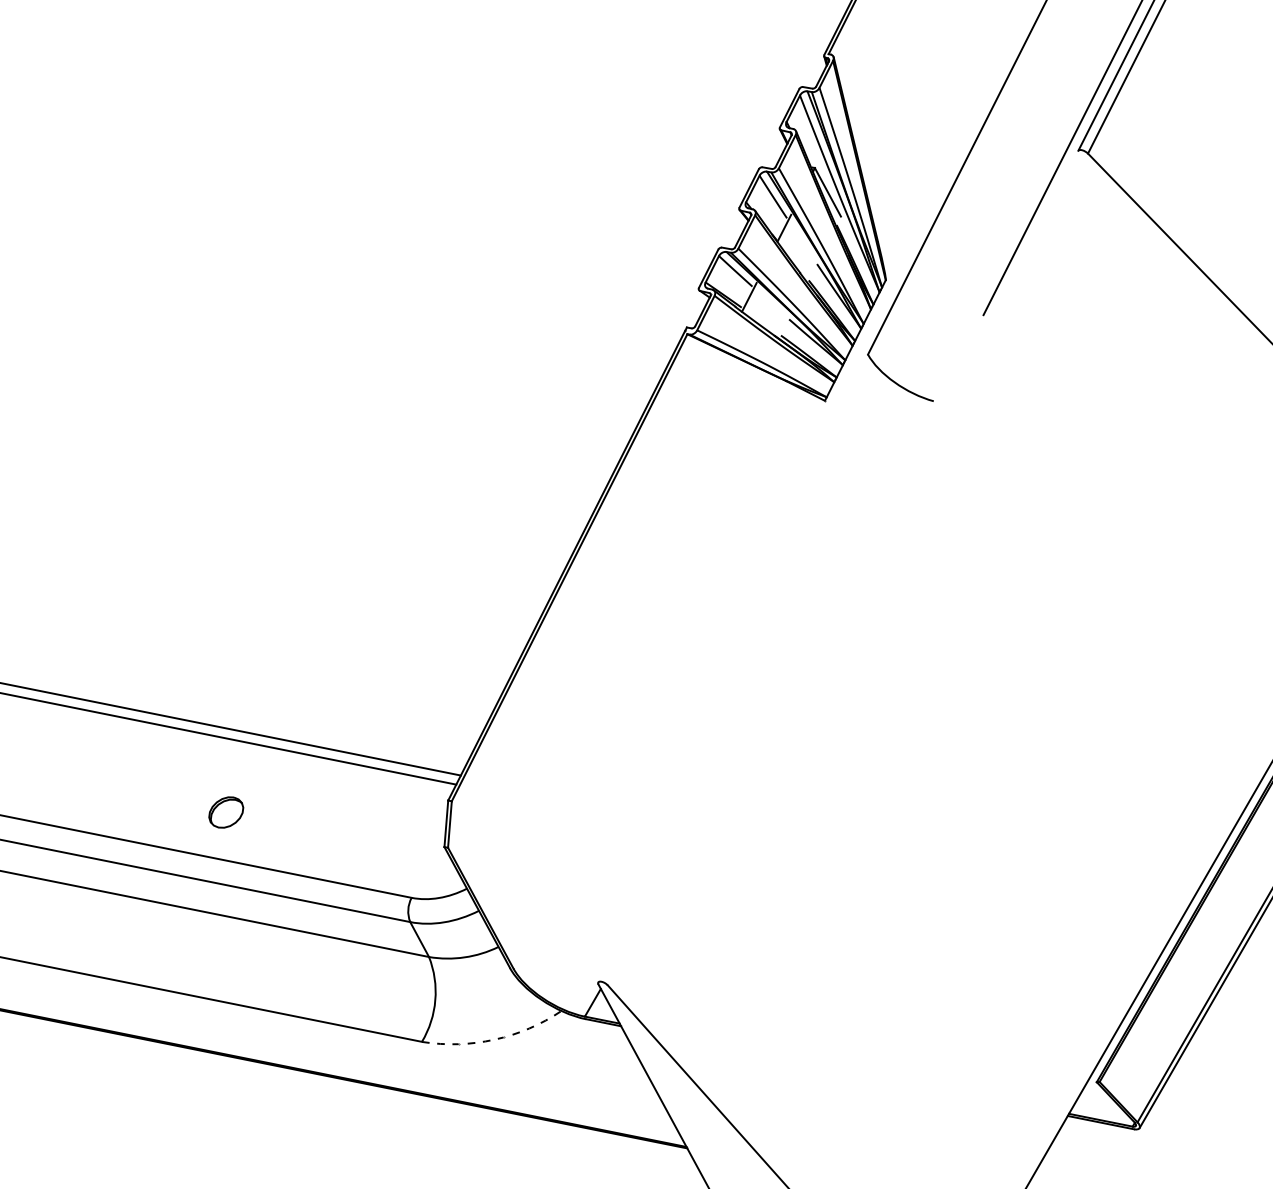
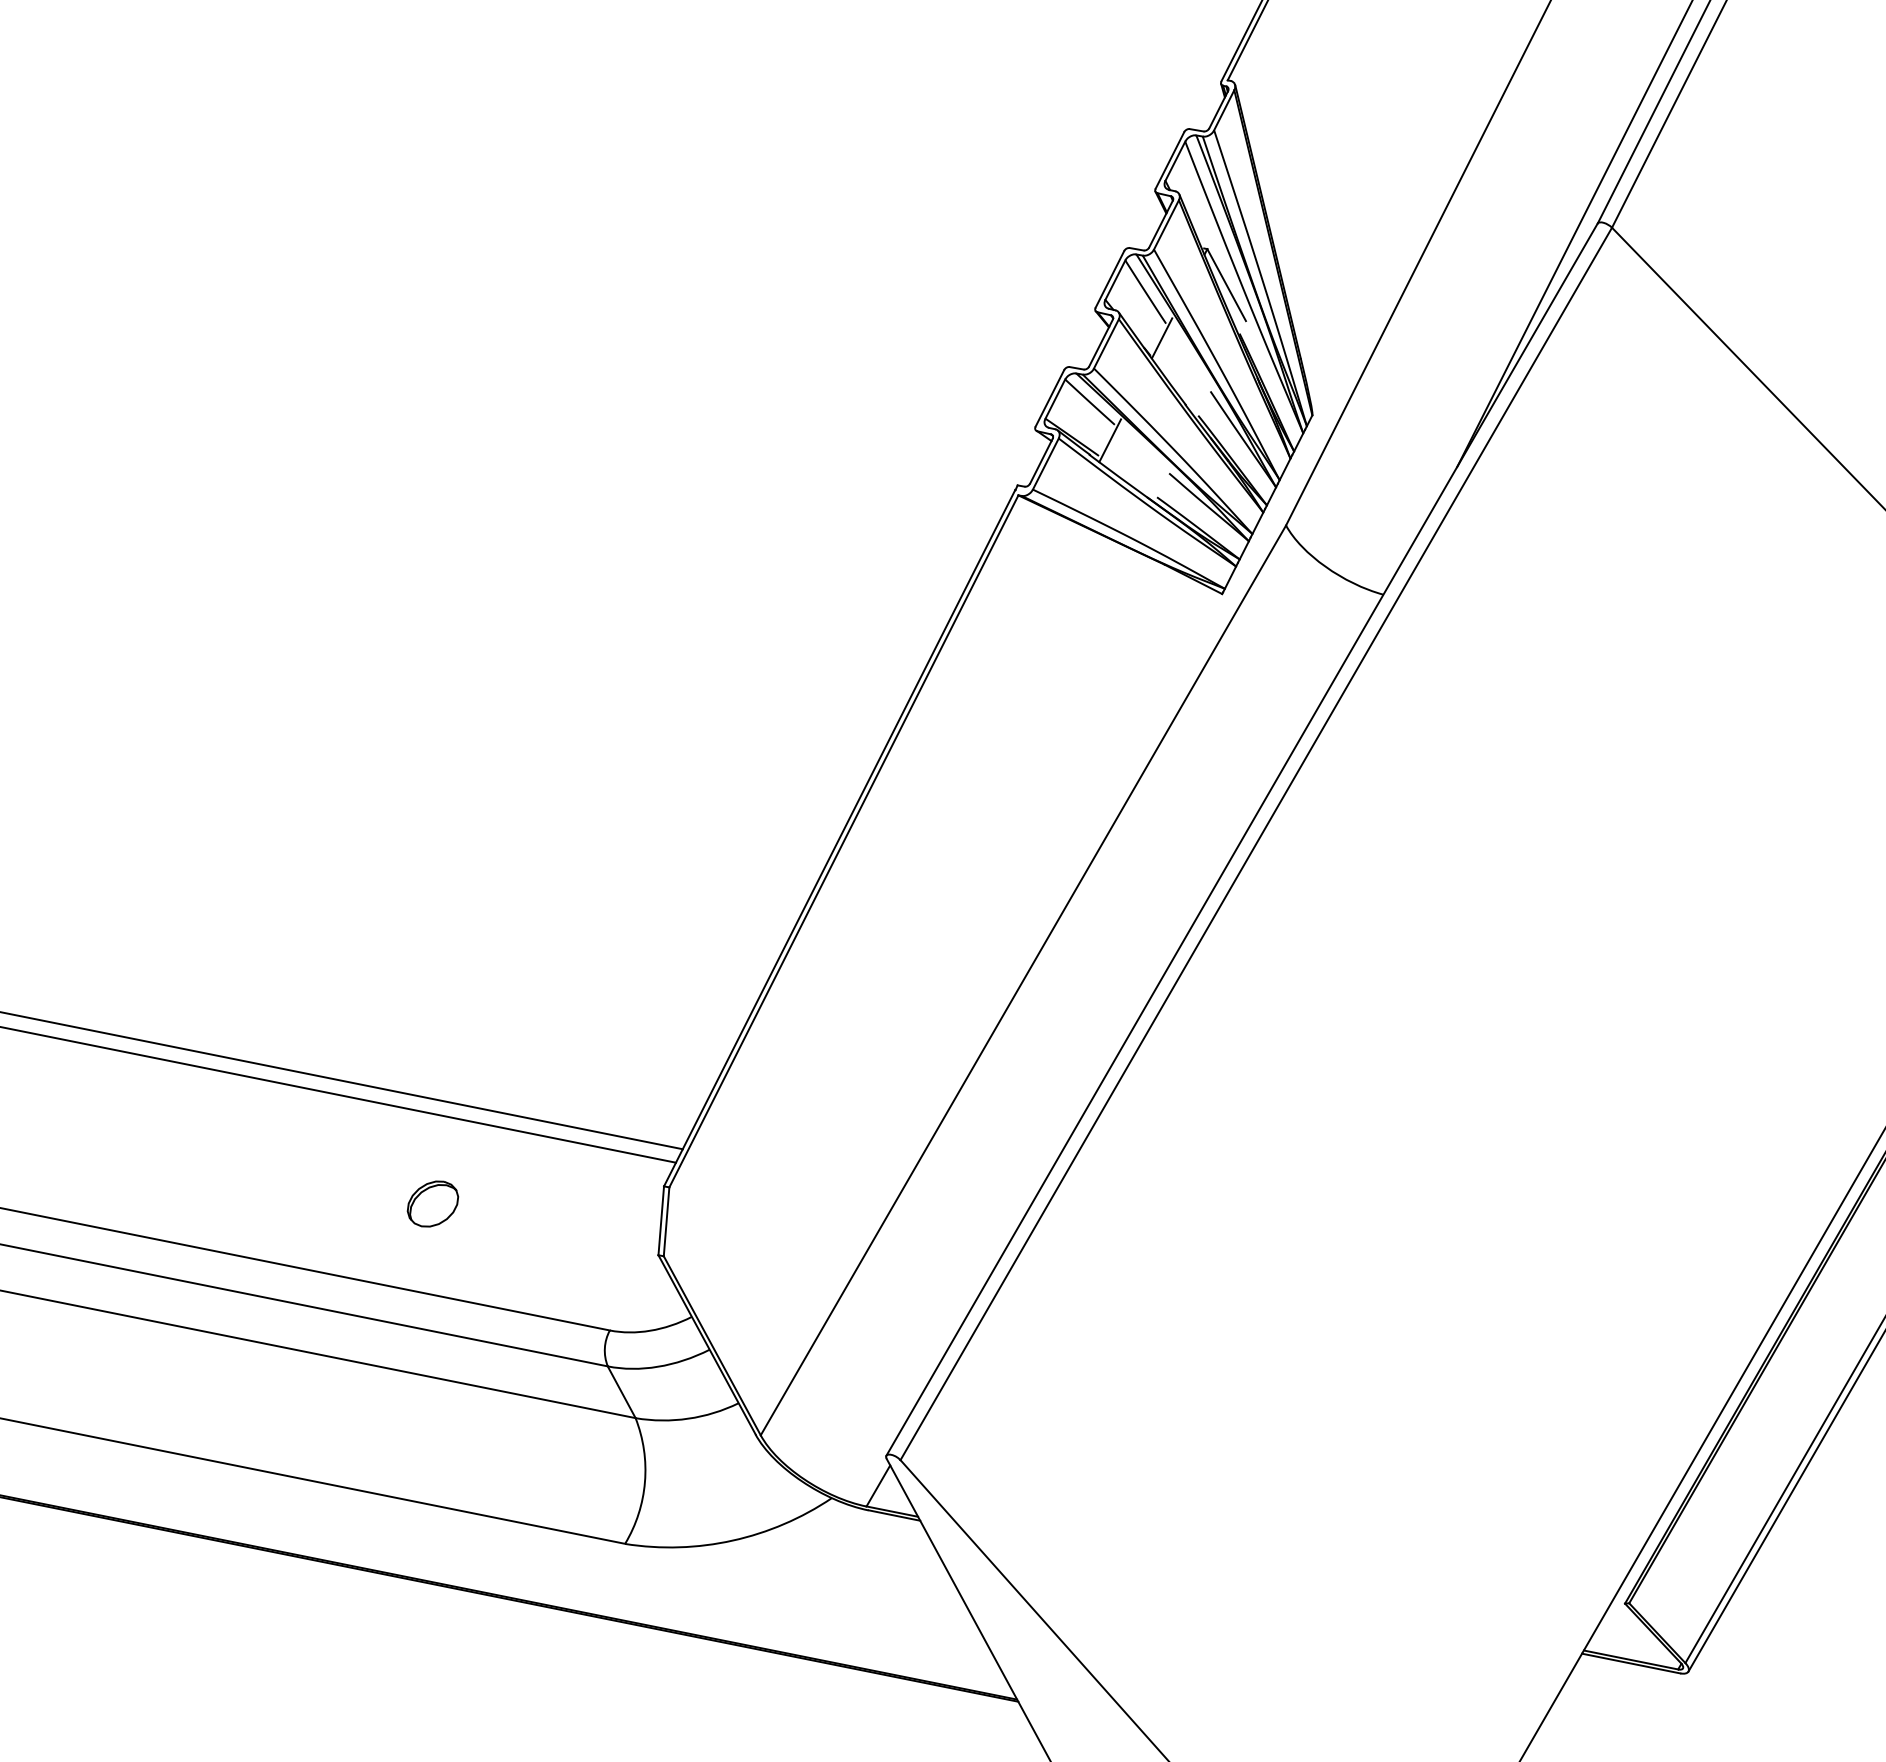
line: (838, 566) -> (1242, 839), added
line: (847, 569) -> (1255, 843), added
line: (690, 661) -> (1023, 980), added
part: (226, 812) -> (433, 1204), moved
arc: (494, 1039) -> (732, 1540), dashed -> solid

